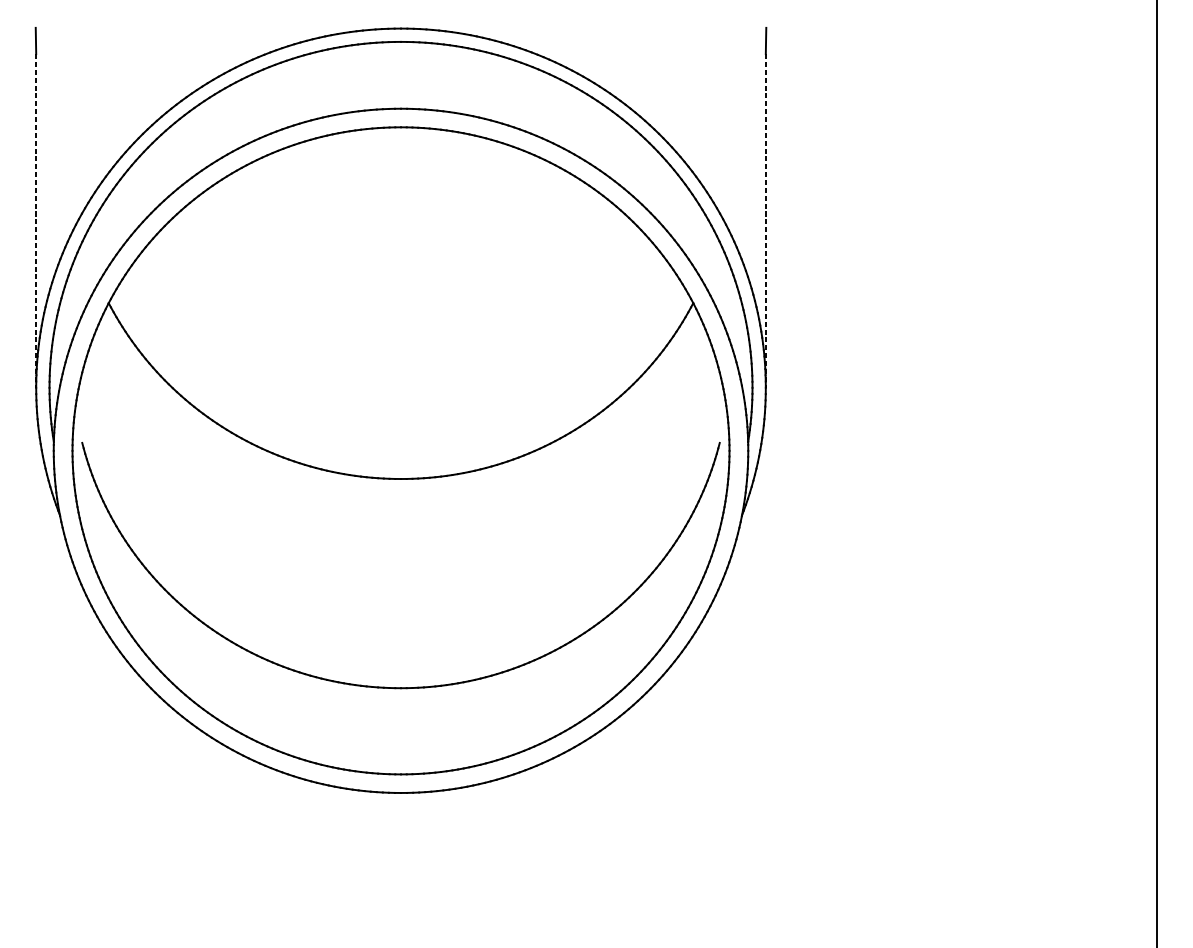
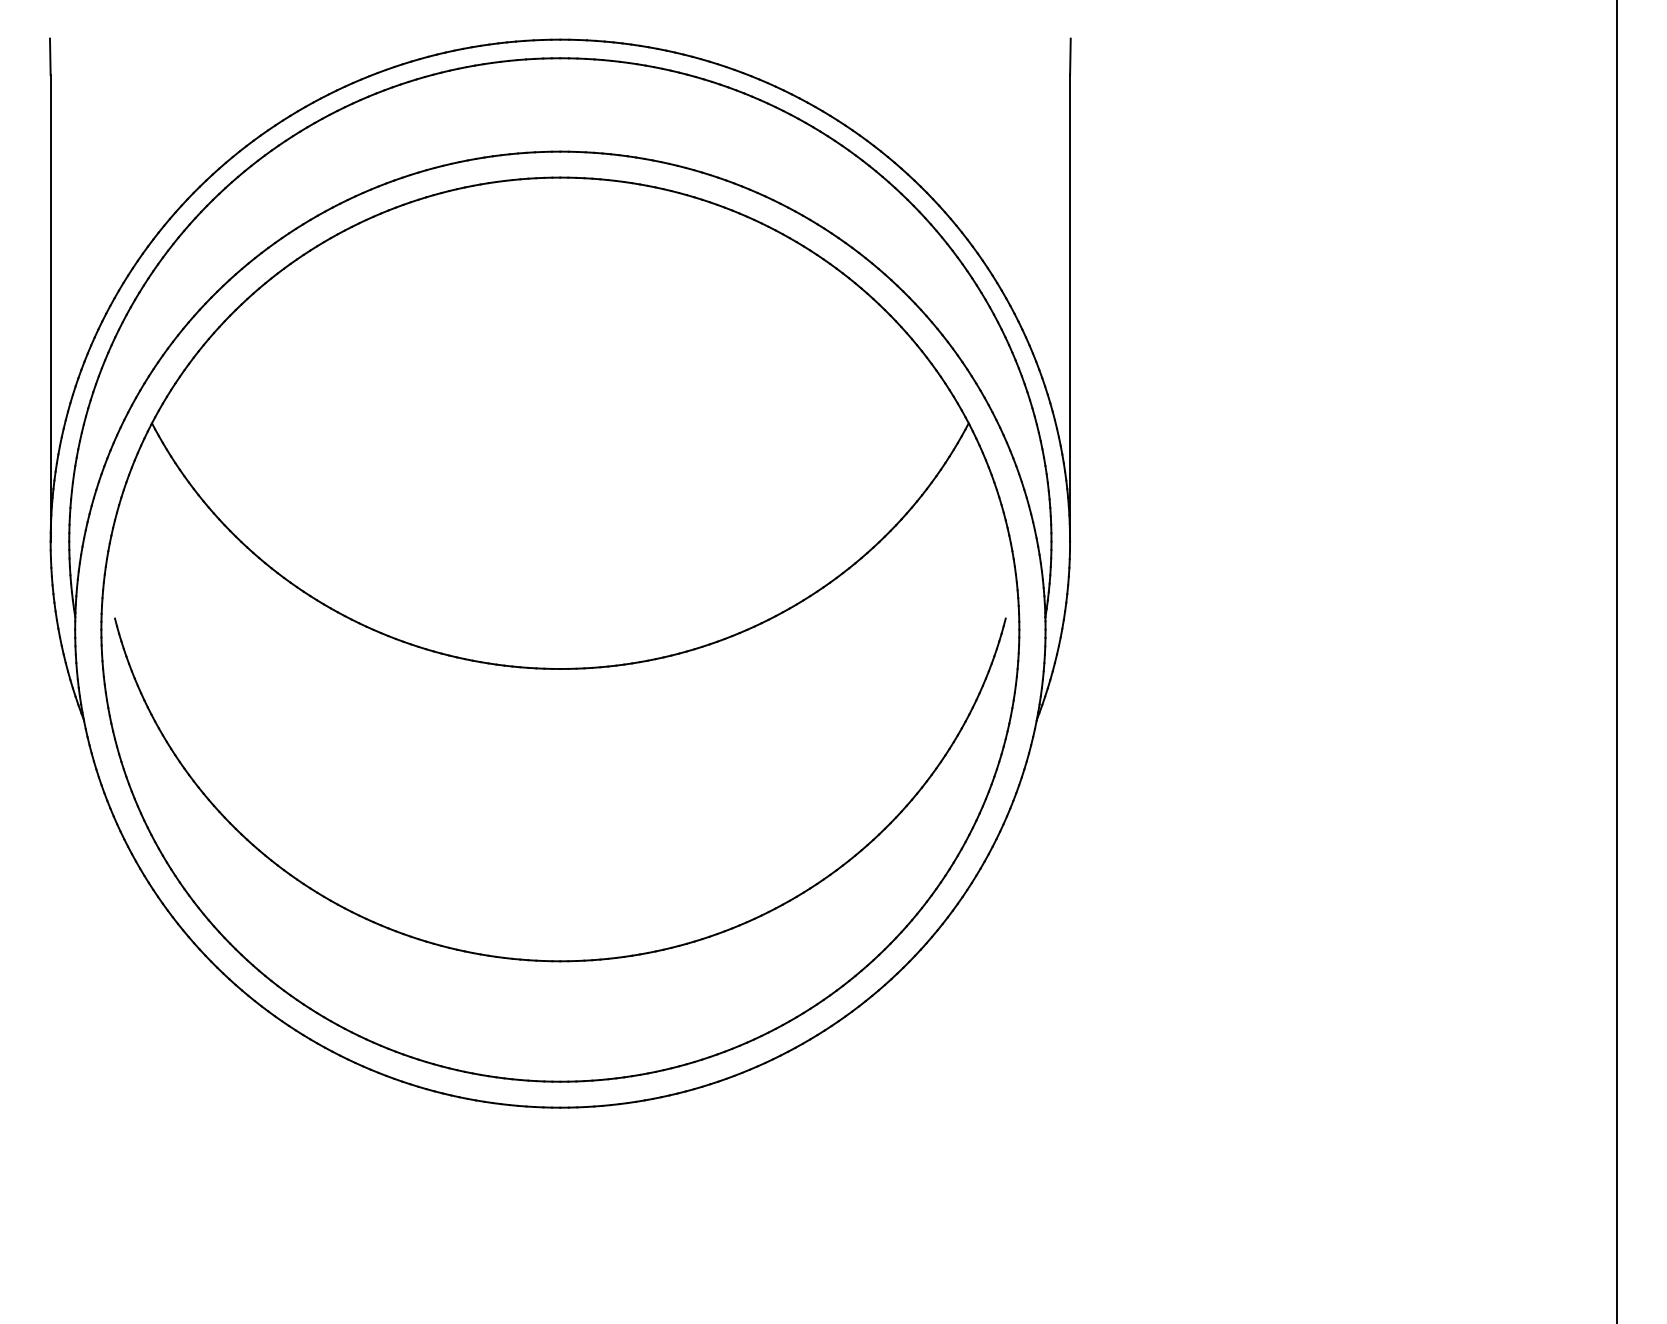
line: (36, 221) -> (50, 308), dashed -> solid
line: (766, 221) -> (1070, 308), dashed -> solid

